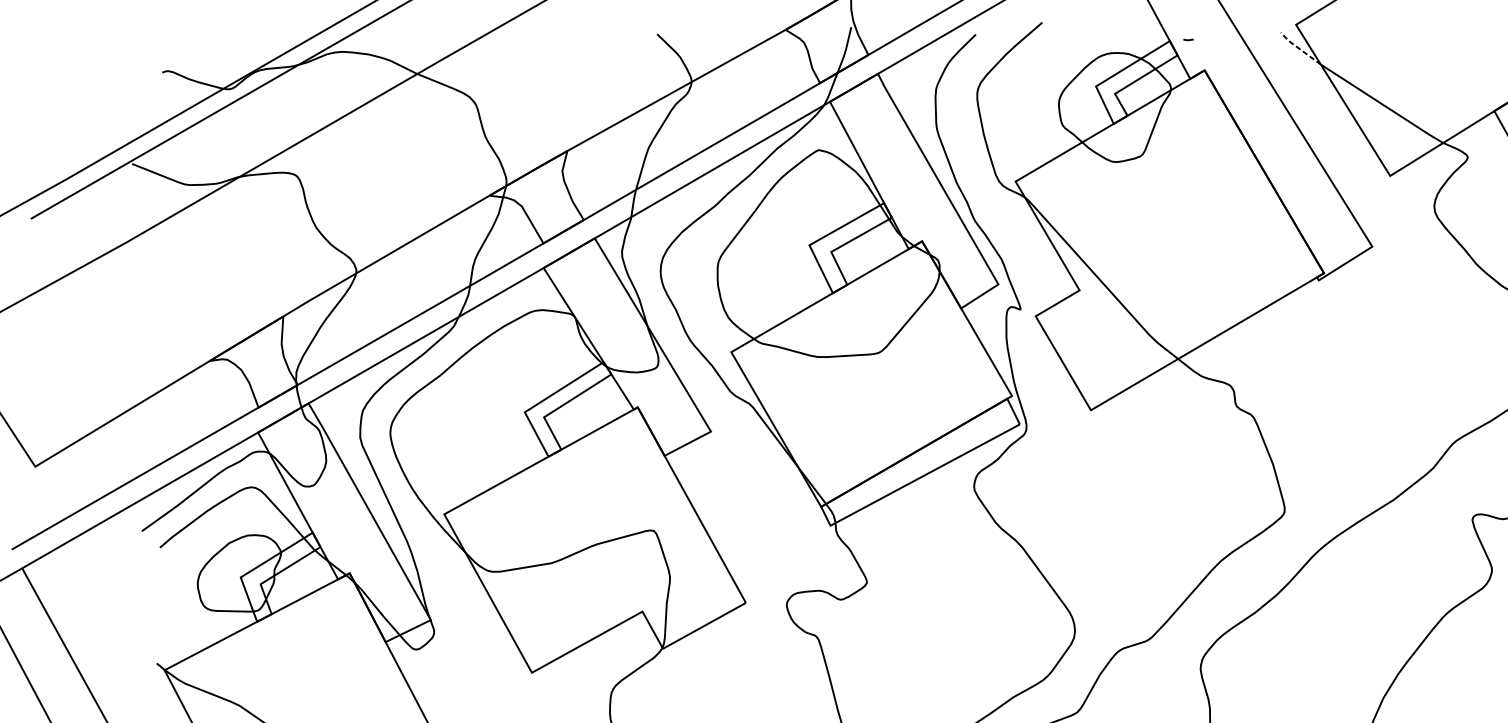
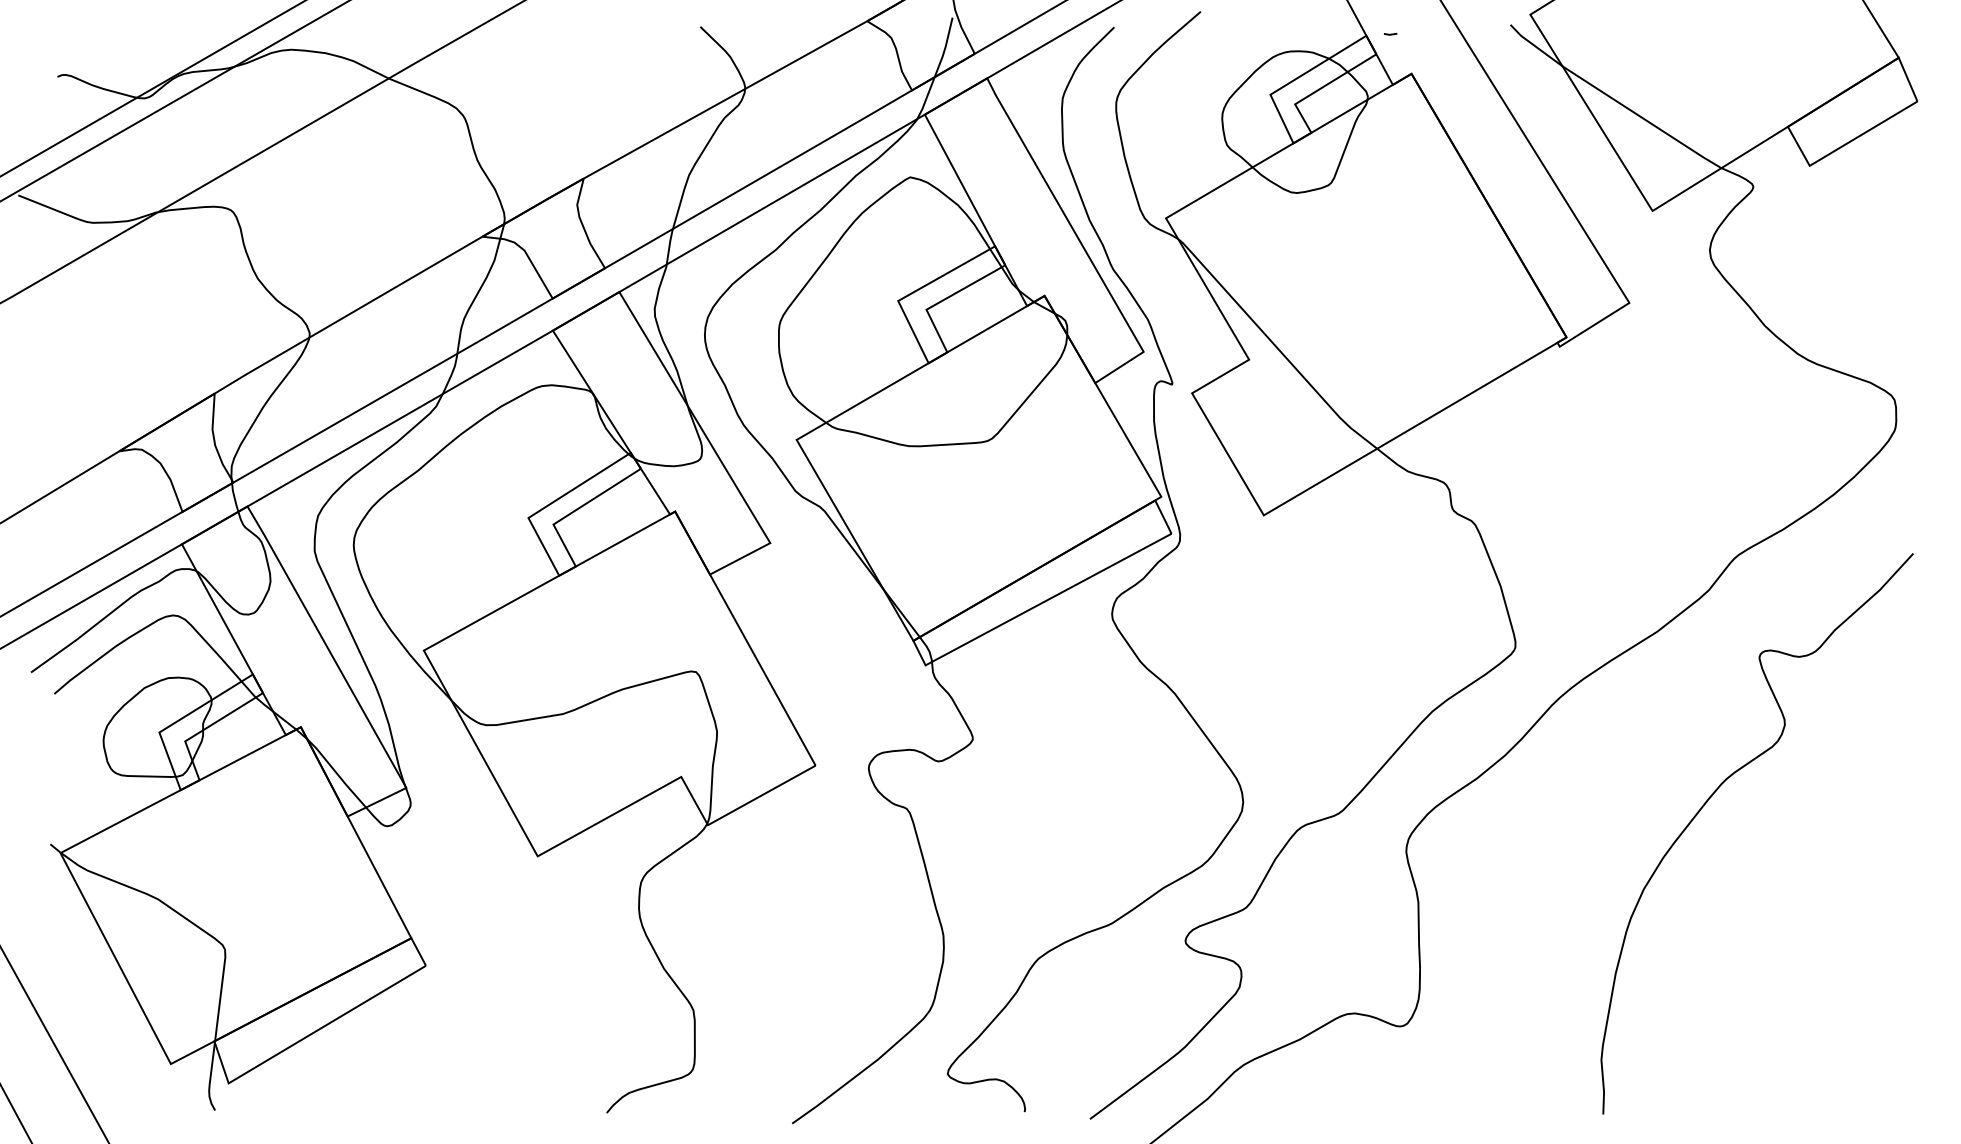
line: (1299, 48) -> (1534, 45), dashed -> solid

